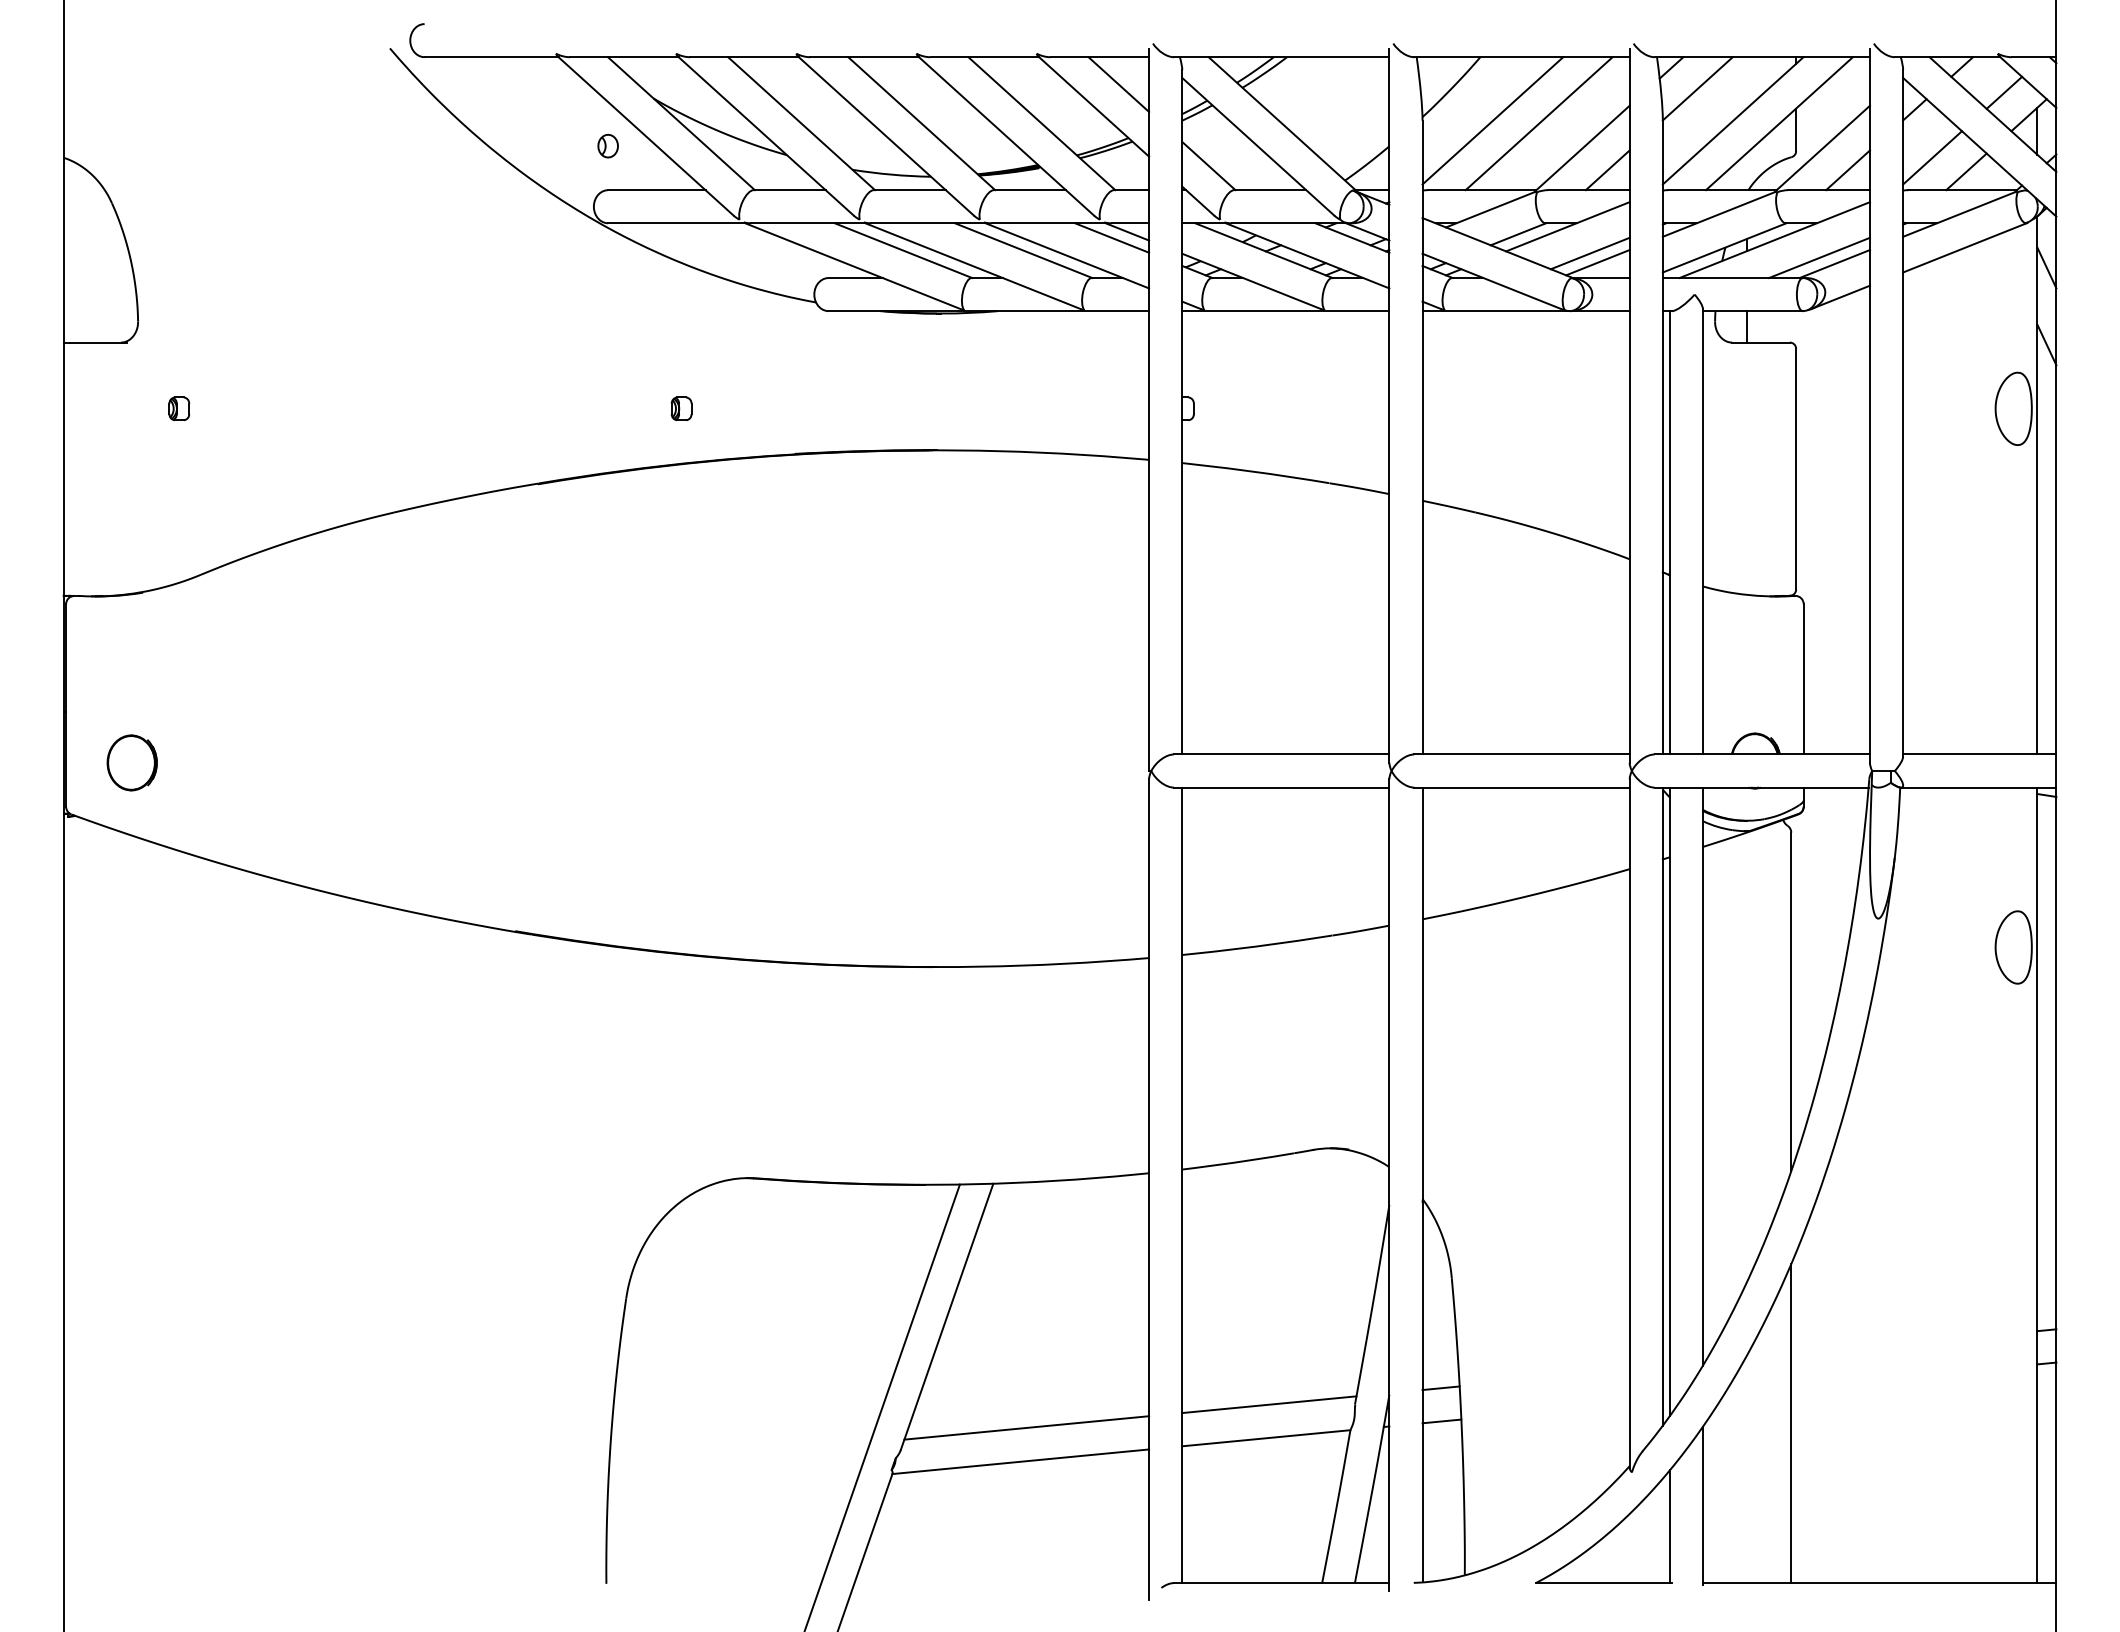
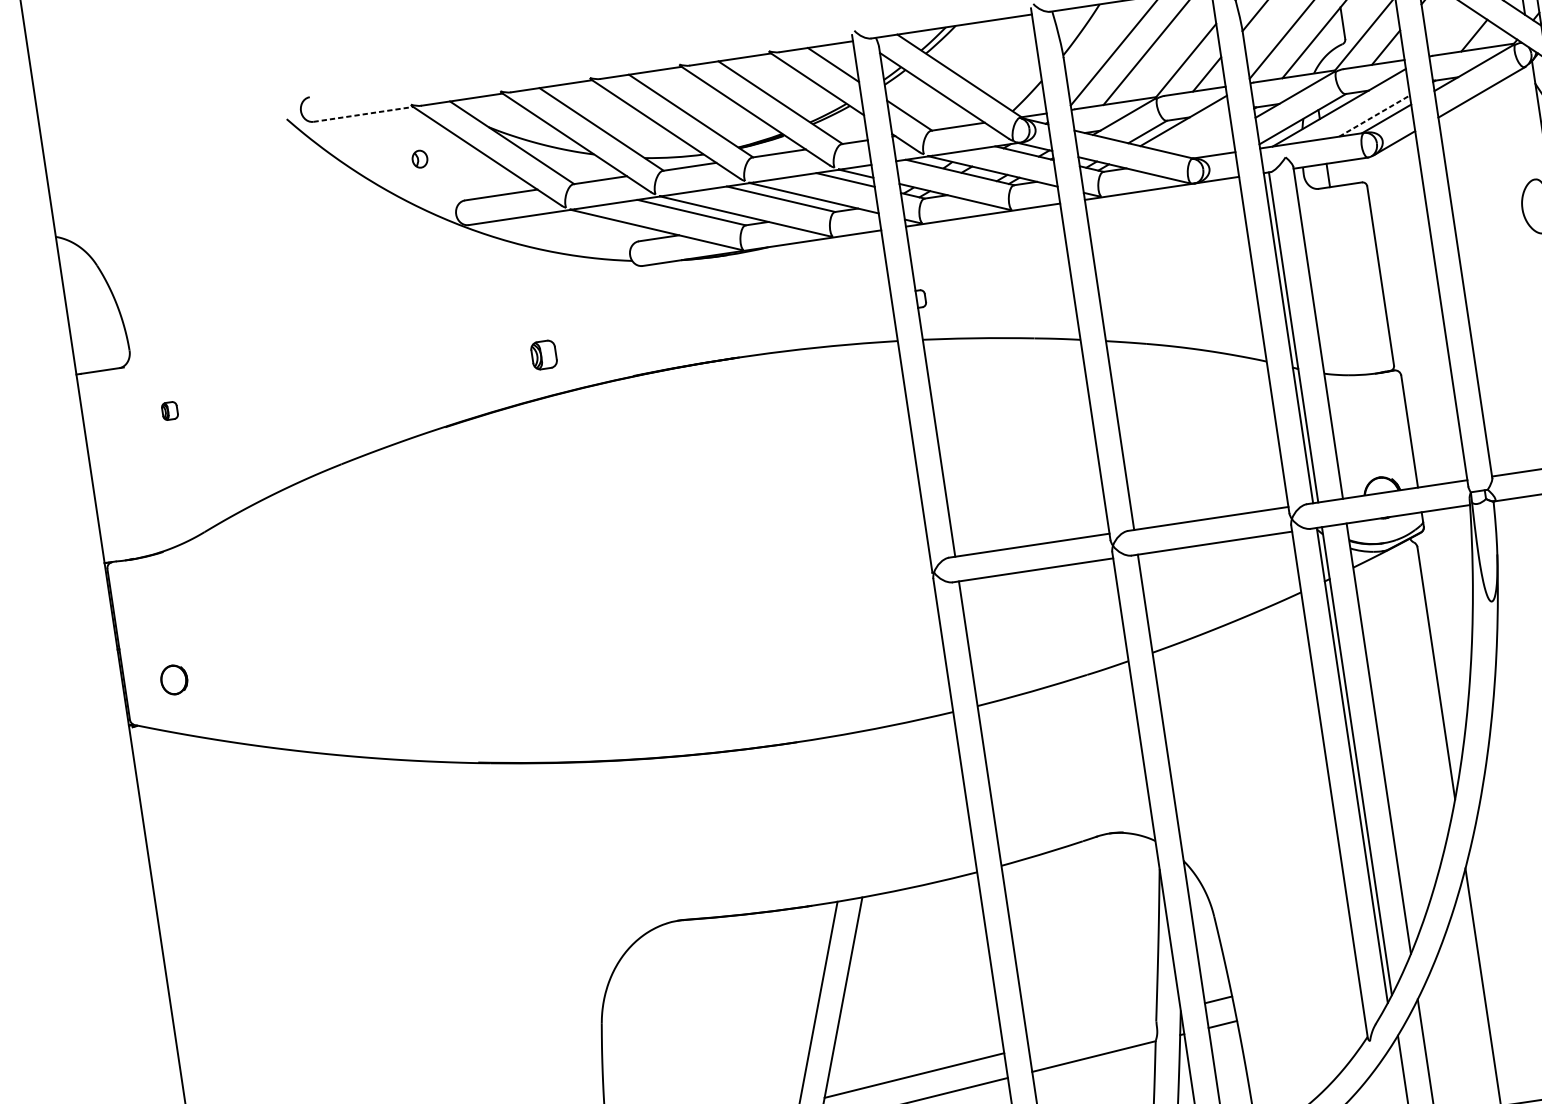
line: (491, 57) -> (363, 114), solid -> dashed
part: (607, 145) -> (419, 158), moved
line: (1932, 157) -> (1447, 28), removed
line: (1589, 253) -> (1202, 138), removed
line: (1820, 257) -> (1375, 115), solid -> dashed
line: (1597, 262) -> (1209, 144), removed
part: (681, 408) -> (543, 354), size x1.6
part: (131, 762) -> (173, 679), size x0.7
line: (1269, 1404) -> (1092, 1031), removed

